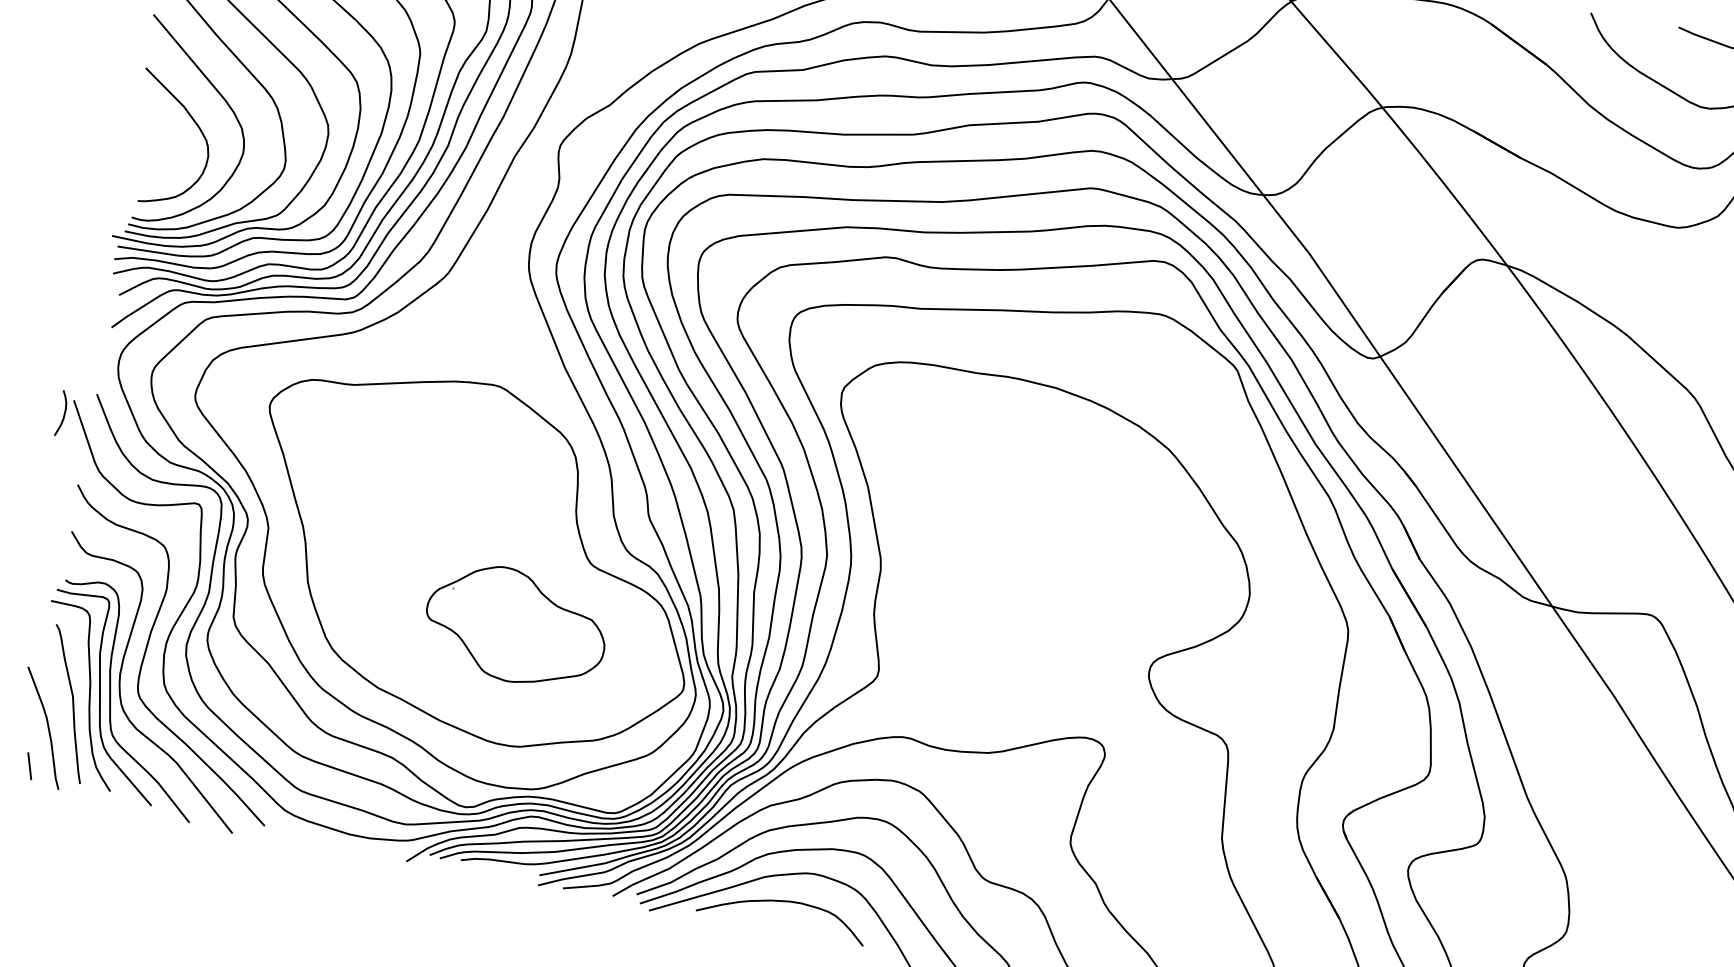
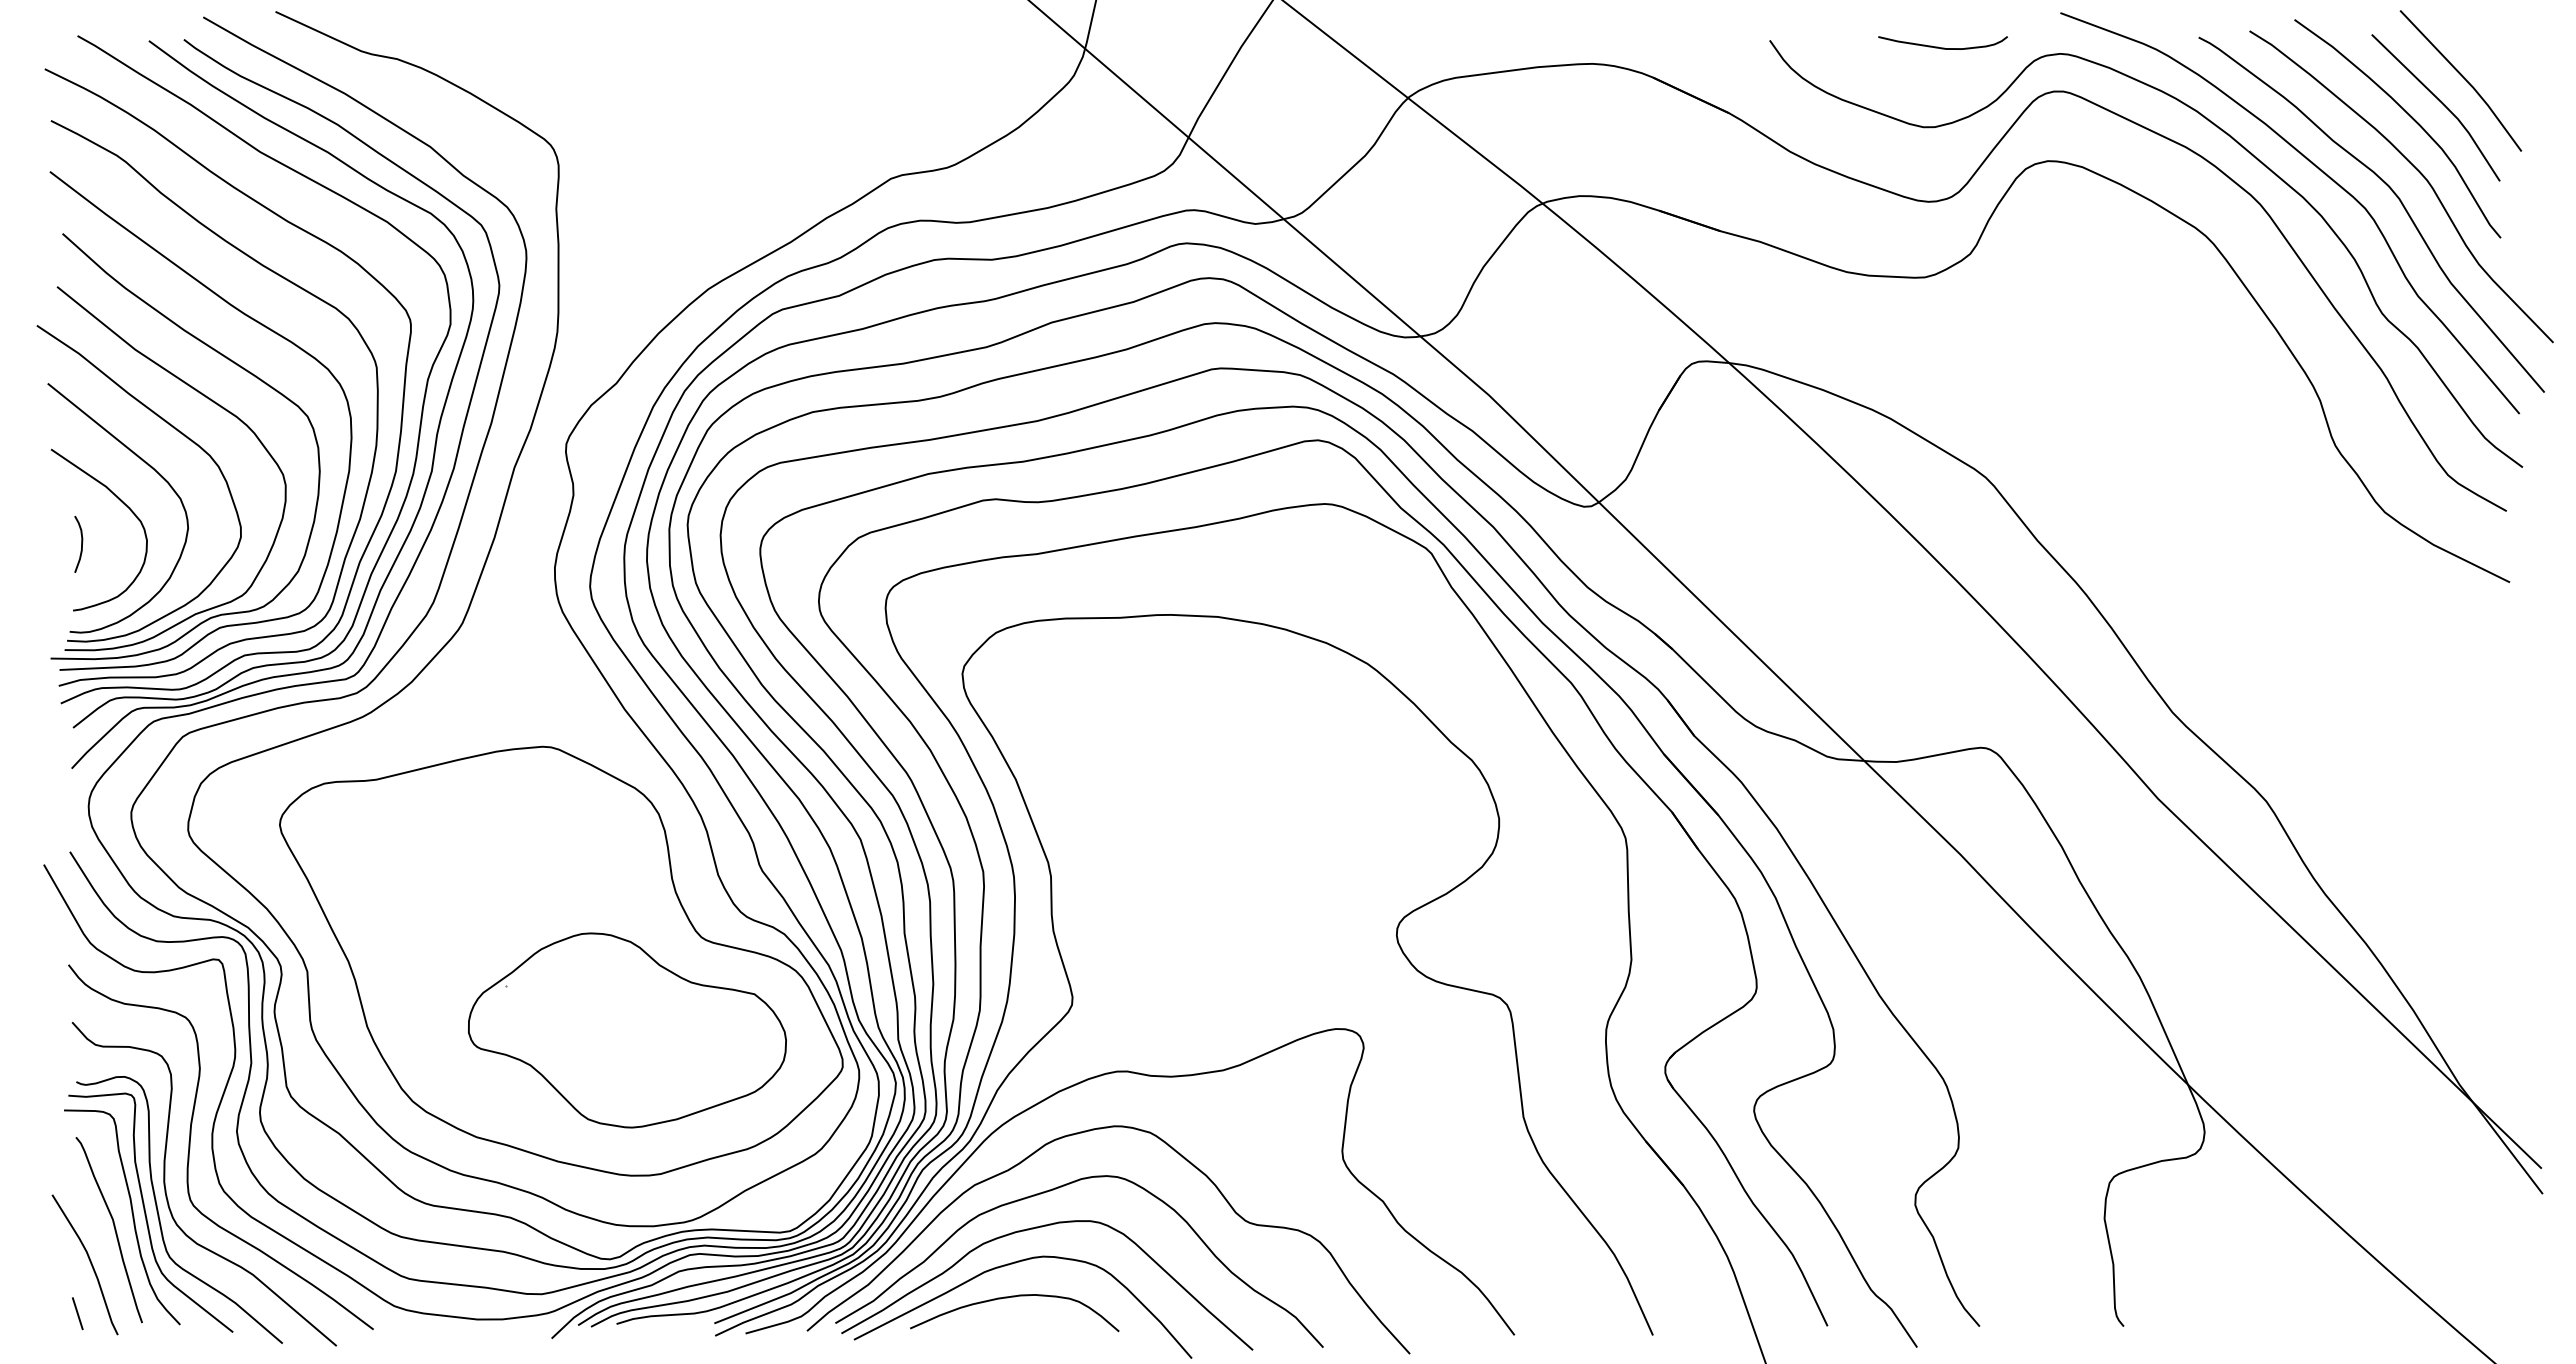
curve: (64, 413) -> (81, 543), moved
part: (516, 626) -> (627, 1030), size x1.43

